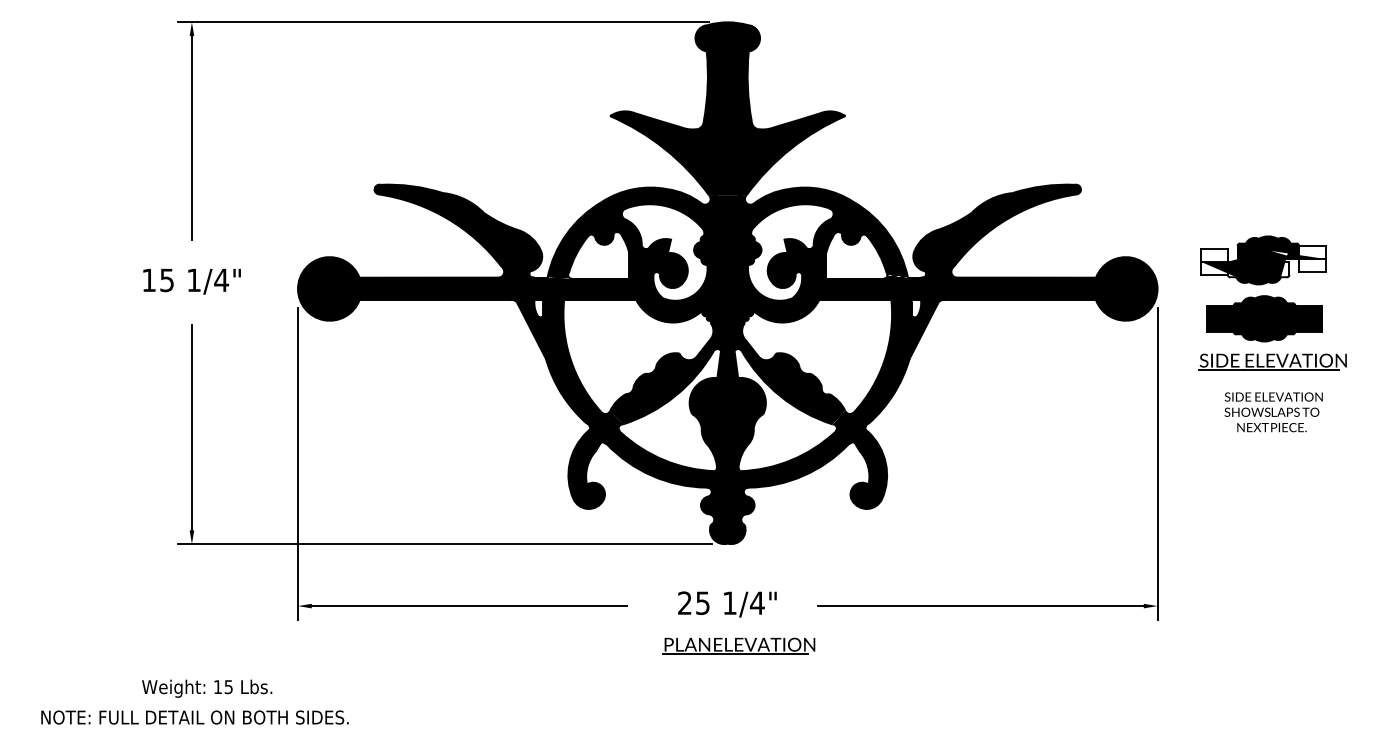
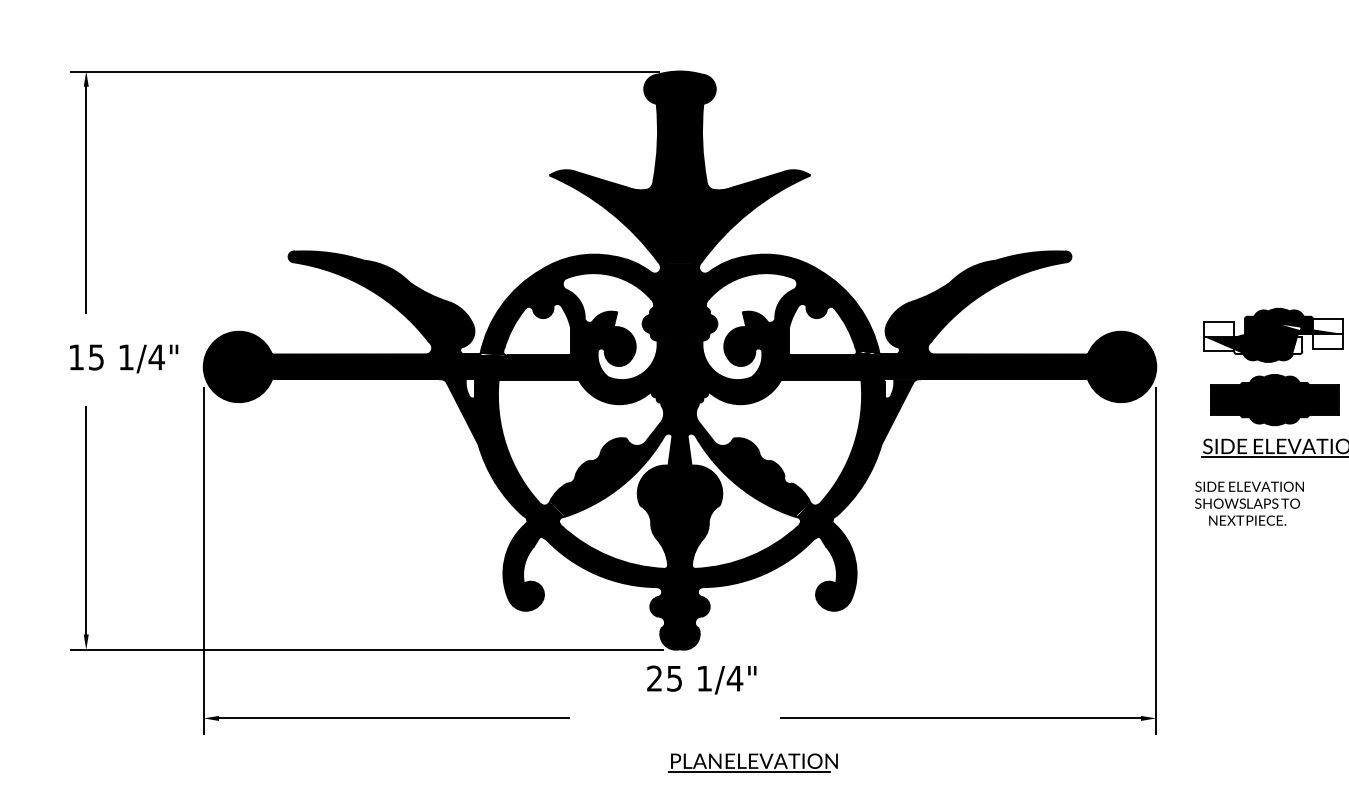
text: (191, 281) -> (123, 358), moved
text: (1273, 412) -> (1249, 503), moved
text: (727, 604) -> (701, 680), moved
part: (738, 645) -> (752, 762), moved

